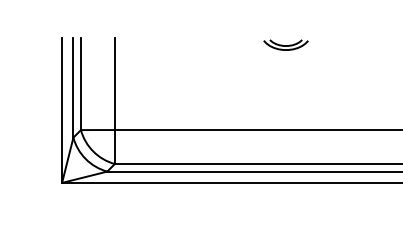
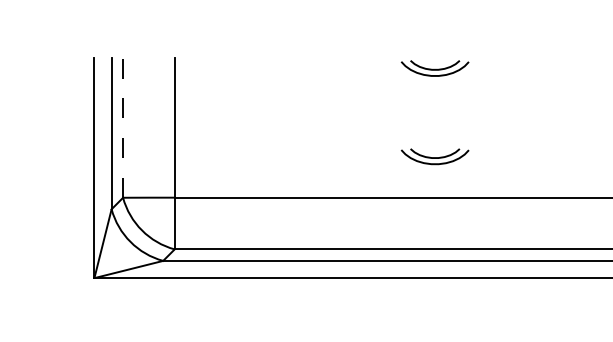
line: (80, 83) -> (122, 126), solid -> dashed
part: (285, 102) -> (434, 155), added

